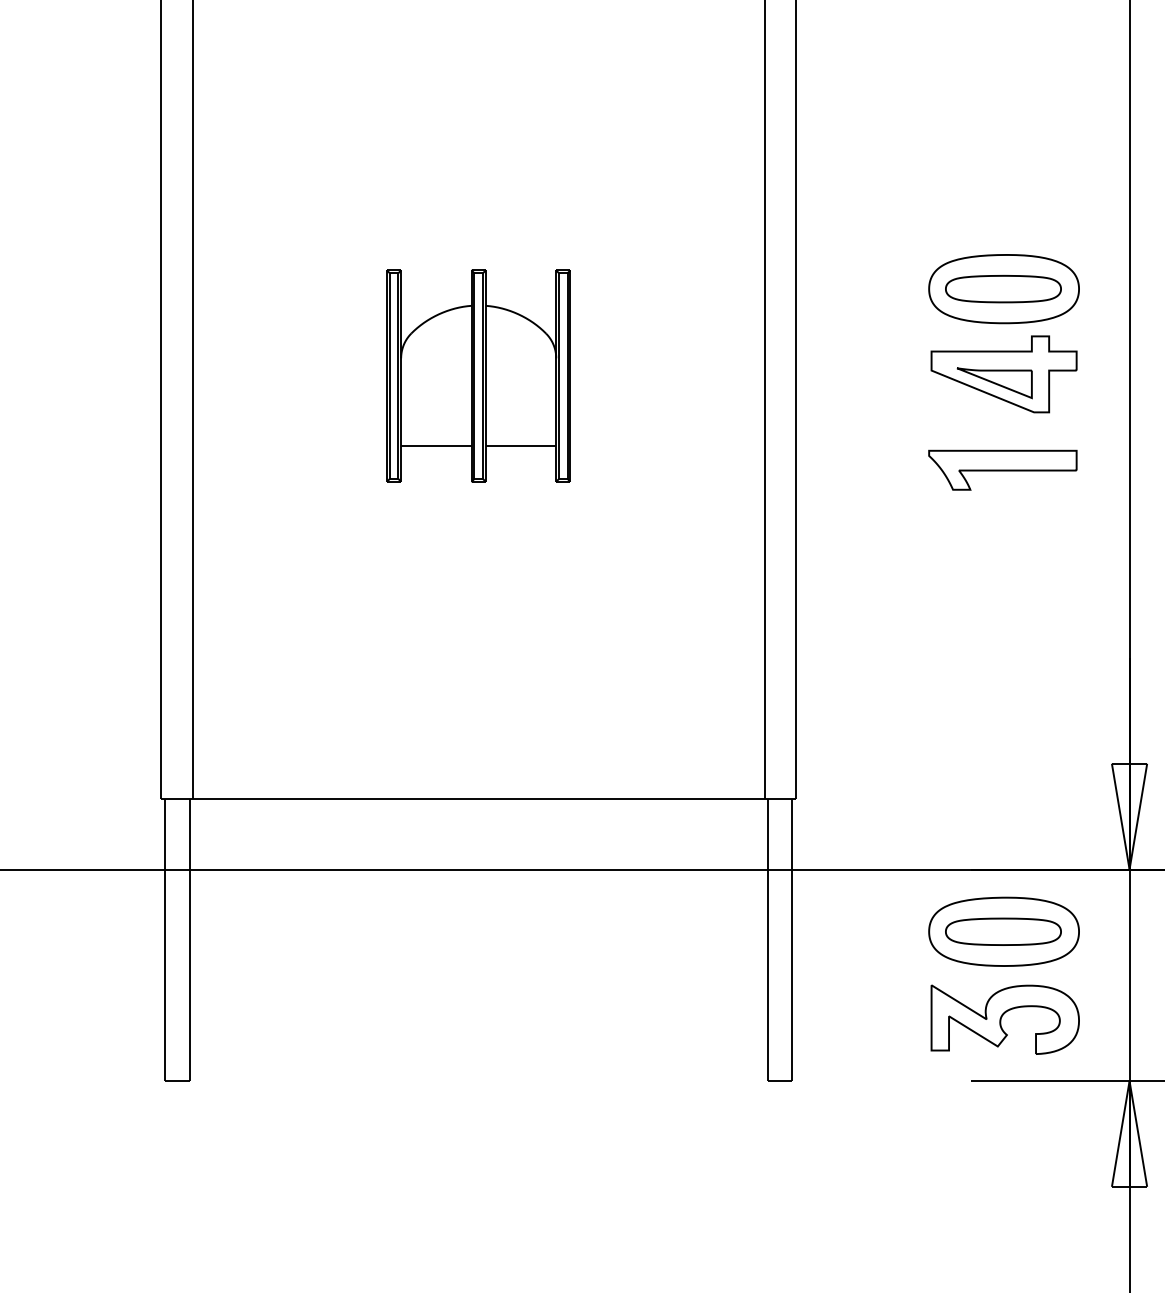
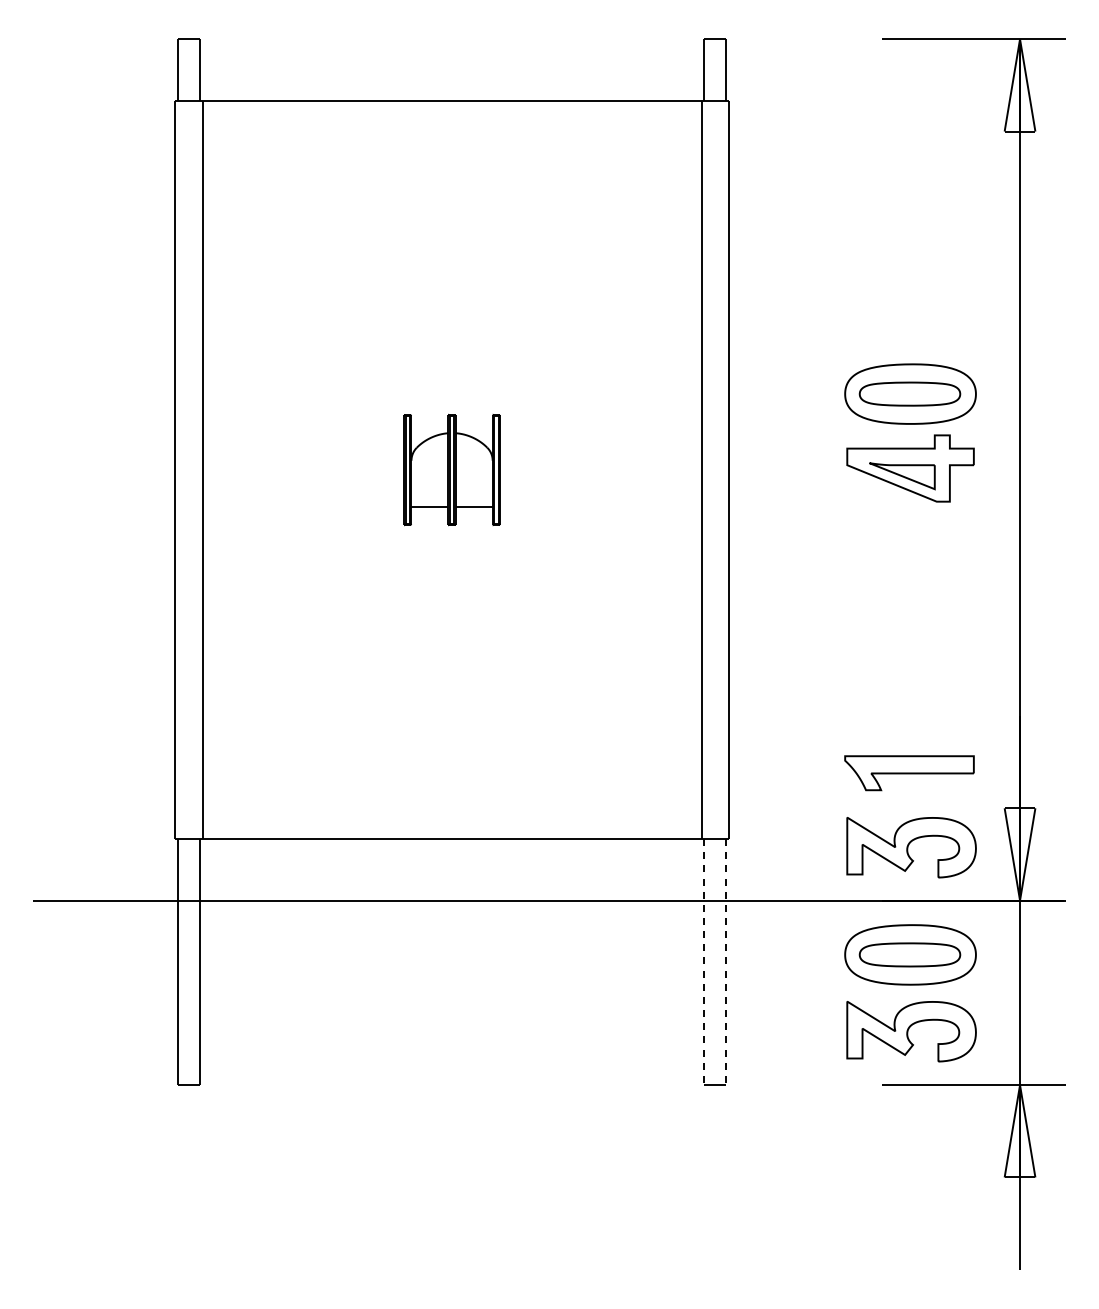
part: (477, 375) -> (451, 469), size x0.6
part: (1002, 470) -> (909, 773), moved
part: (1005, 808) -> (911, 847), added
line: (767, 940) -> (704, 962), solid -> dashed
line: (791, 940) -> (725, 962), solid -> dashed

